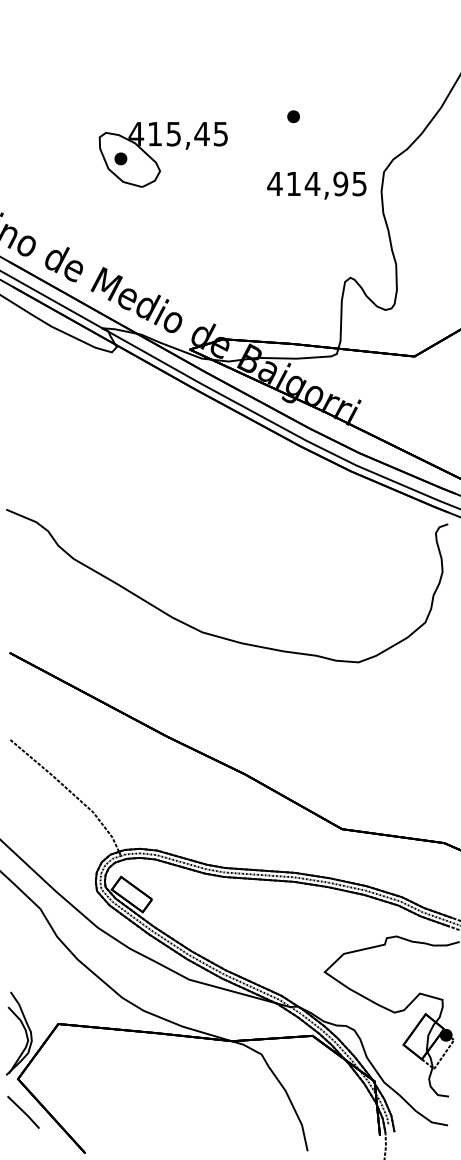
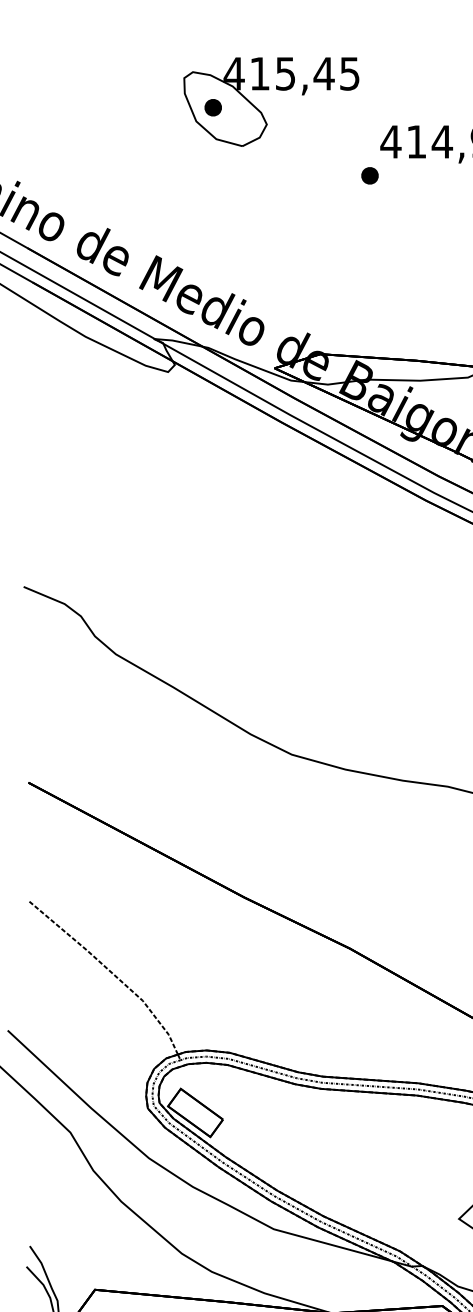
part: (293, 116) -> (369, 175), moved
part: (161, 145) -> (268, 89), moved

